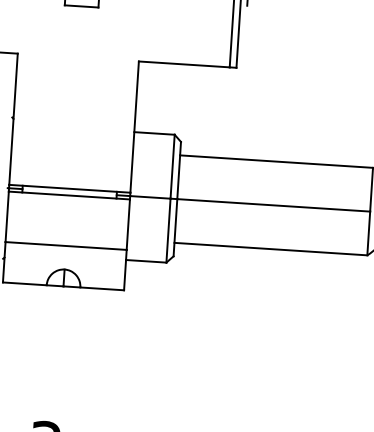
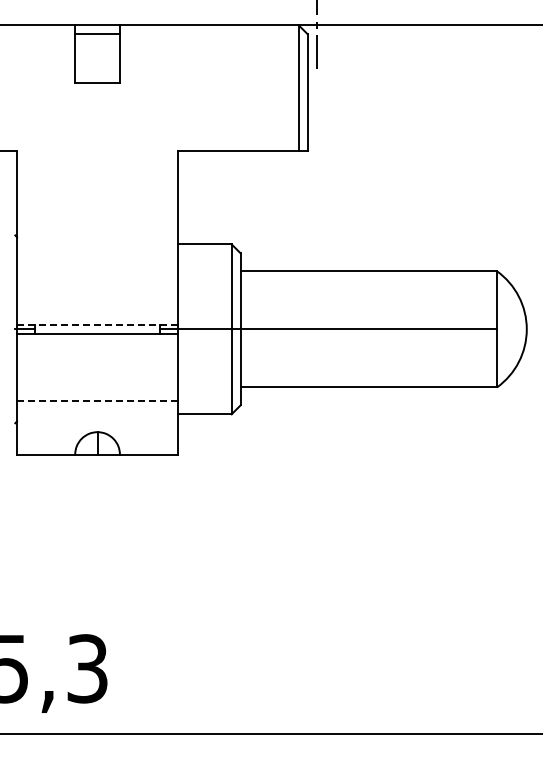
line: (69, 188) -> (97, 324), solid -> dashed
line: (66, 245) -> (98, 400), solid -> dashed

